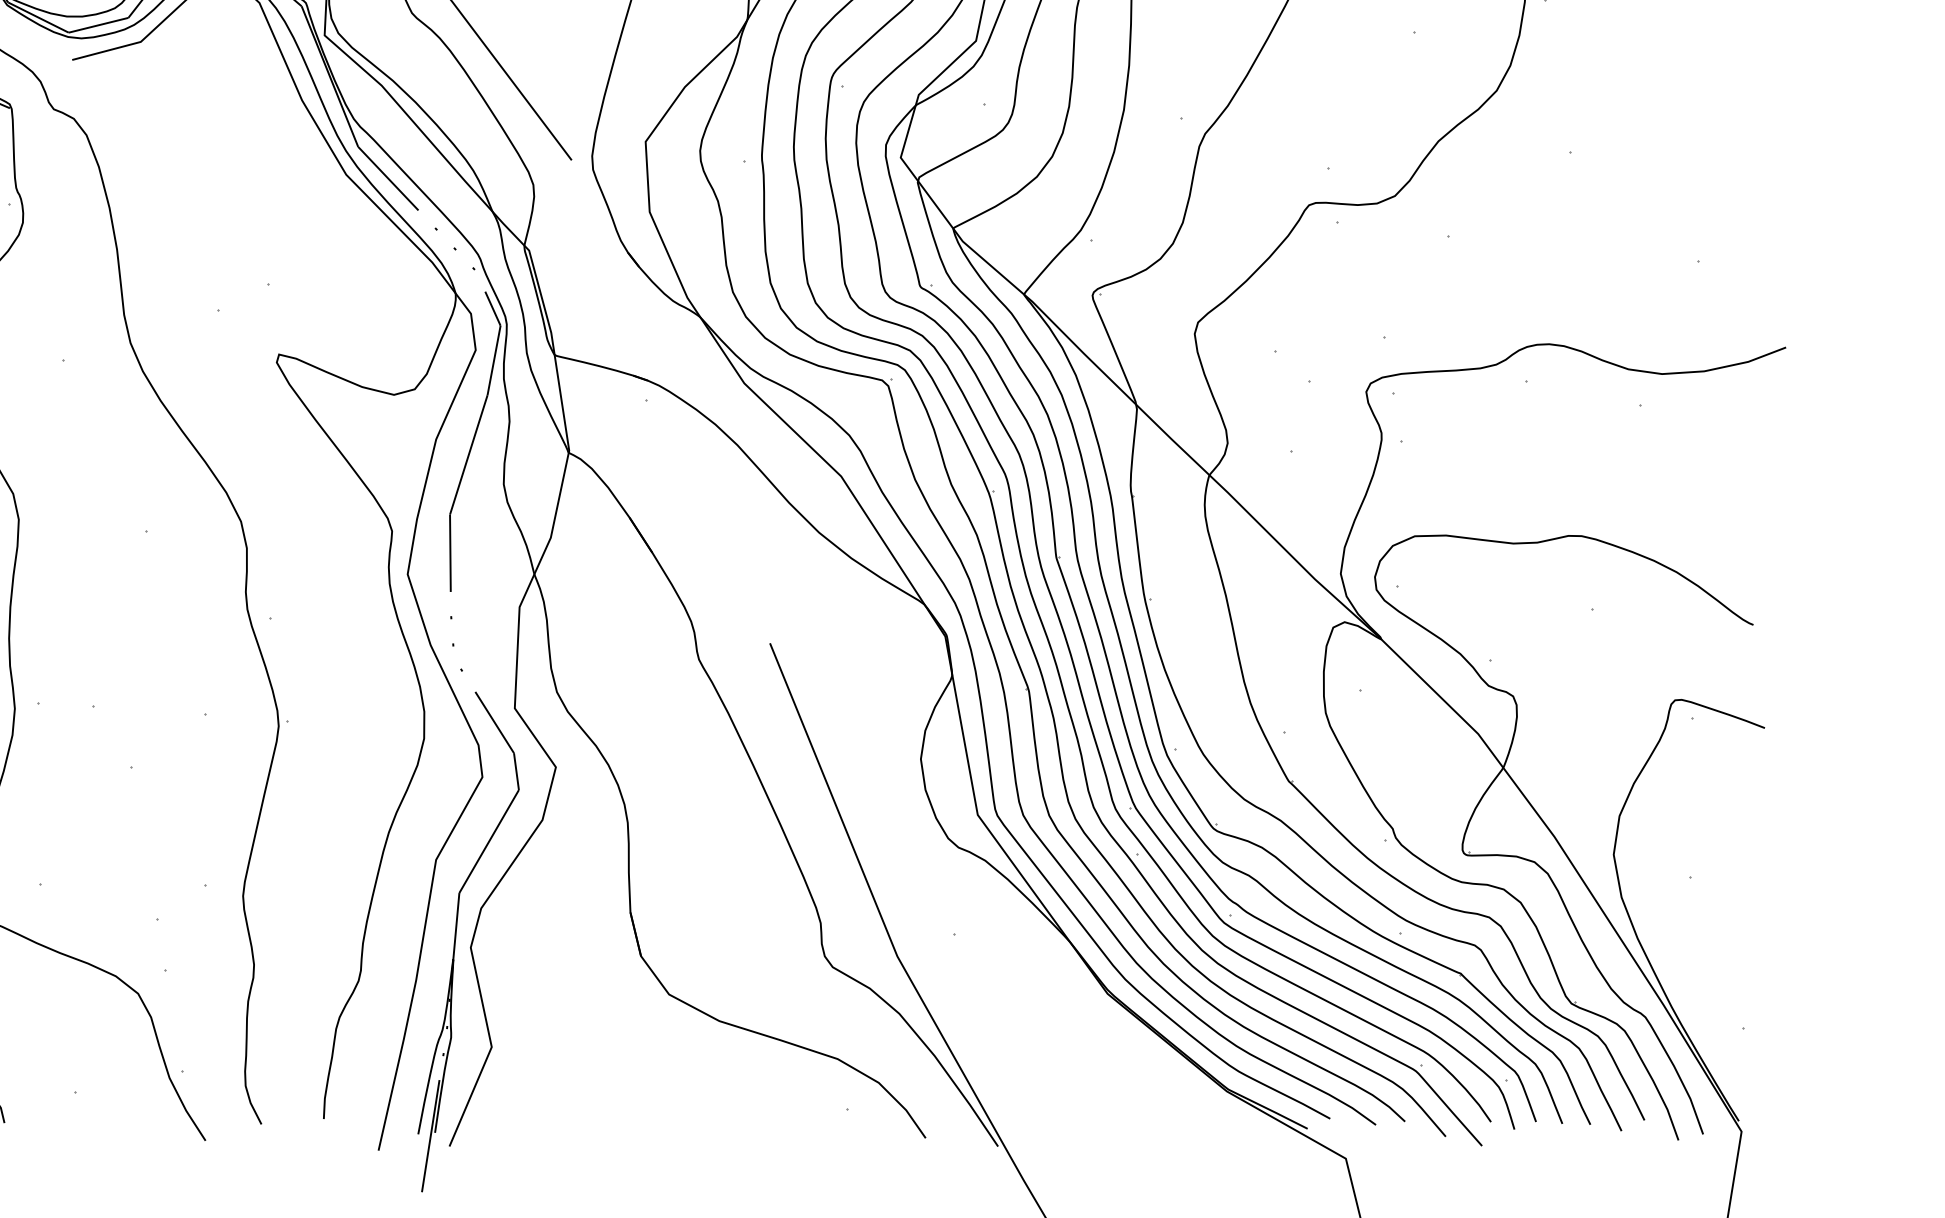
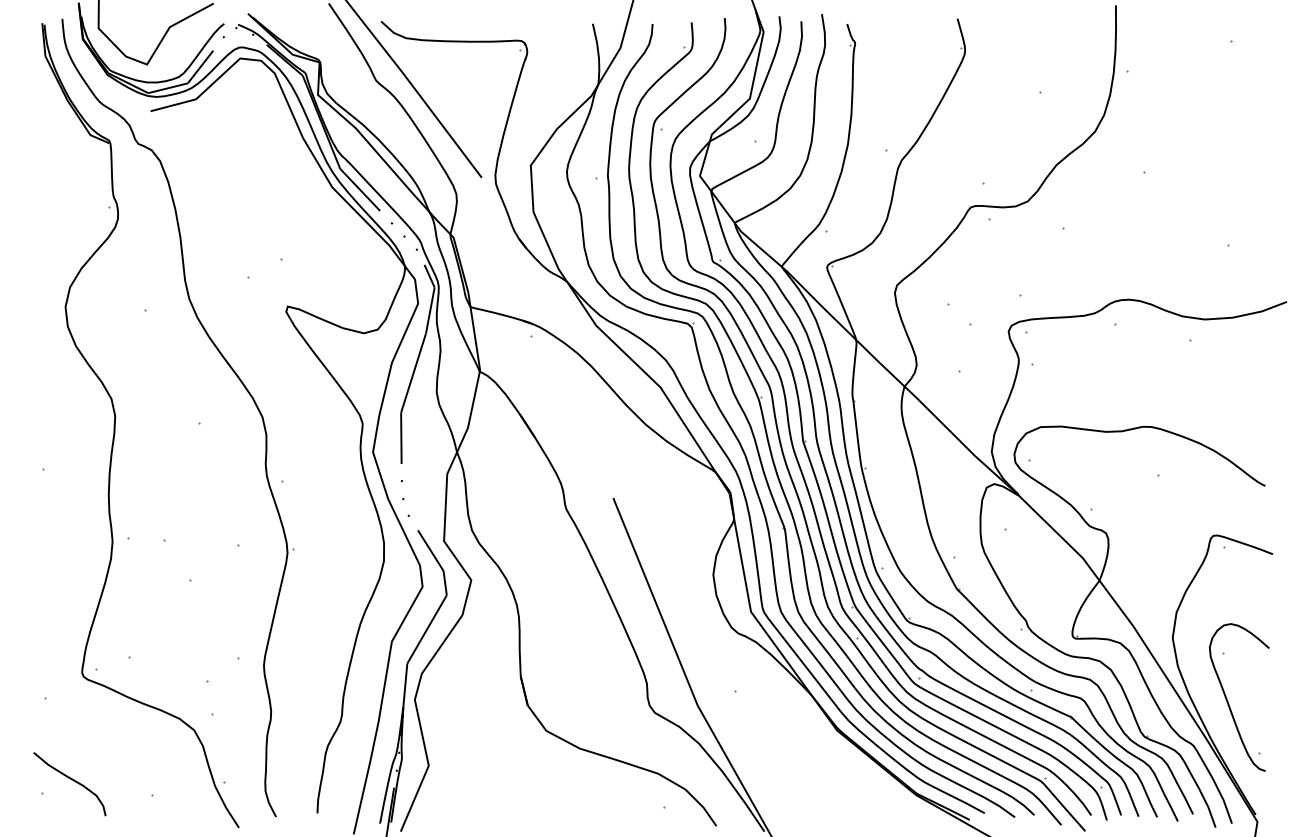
curve: (1697, 950) -> (1228, 701), added

